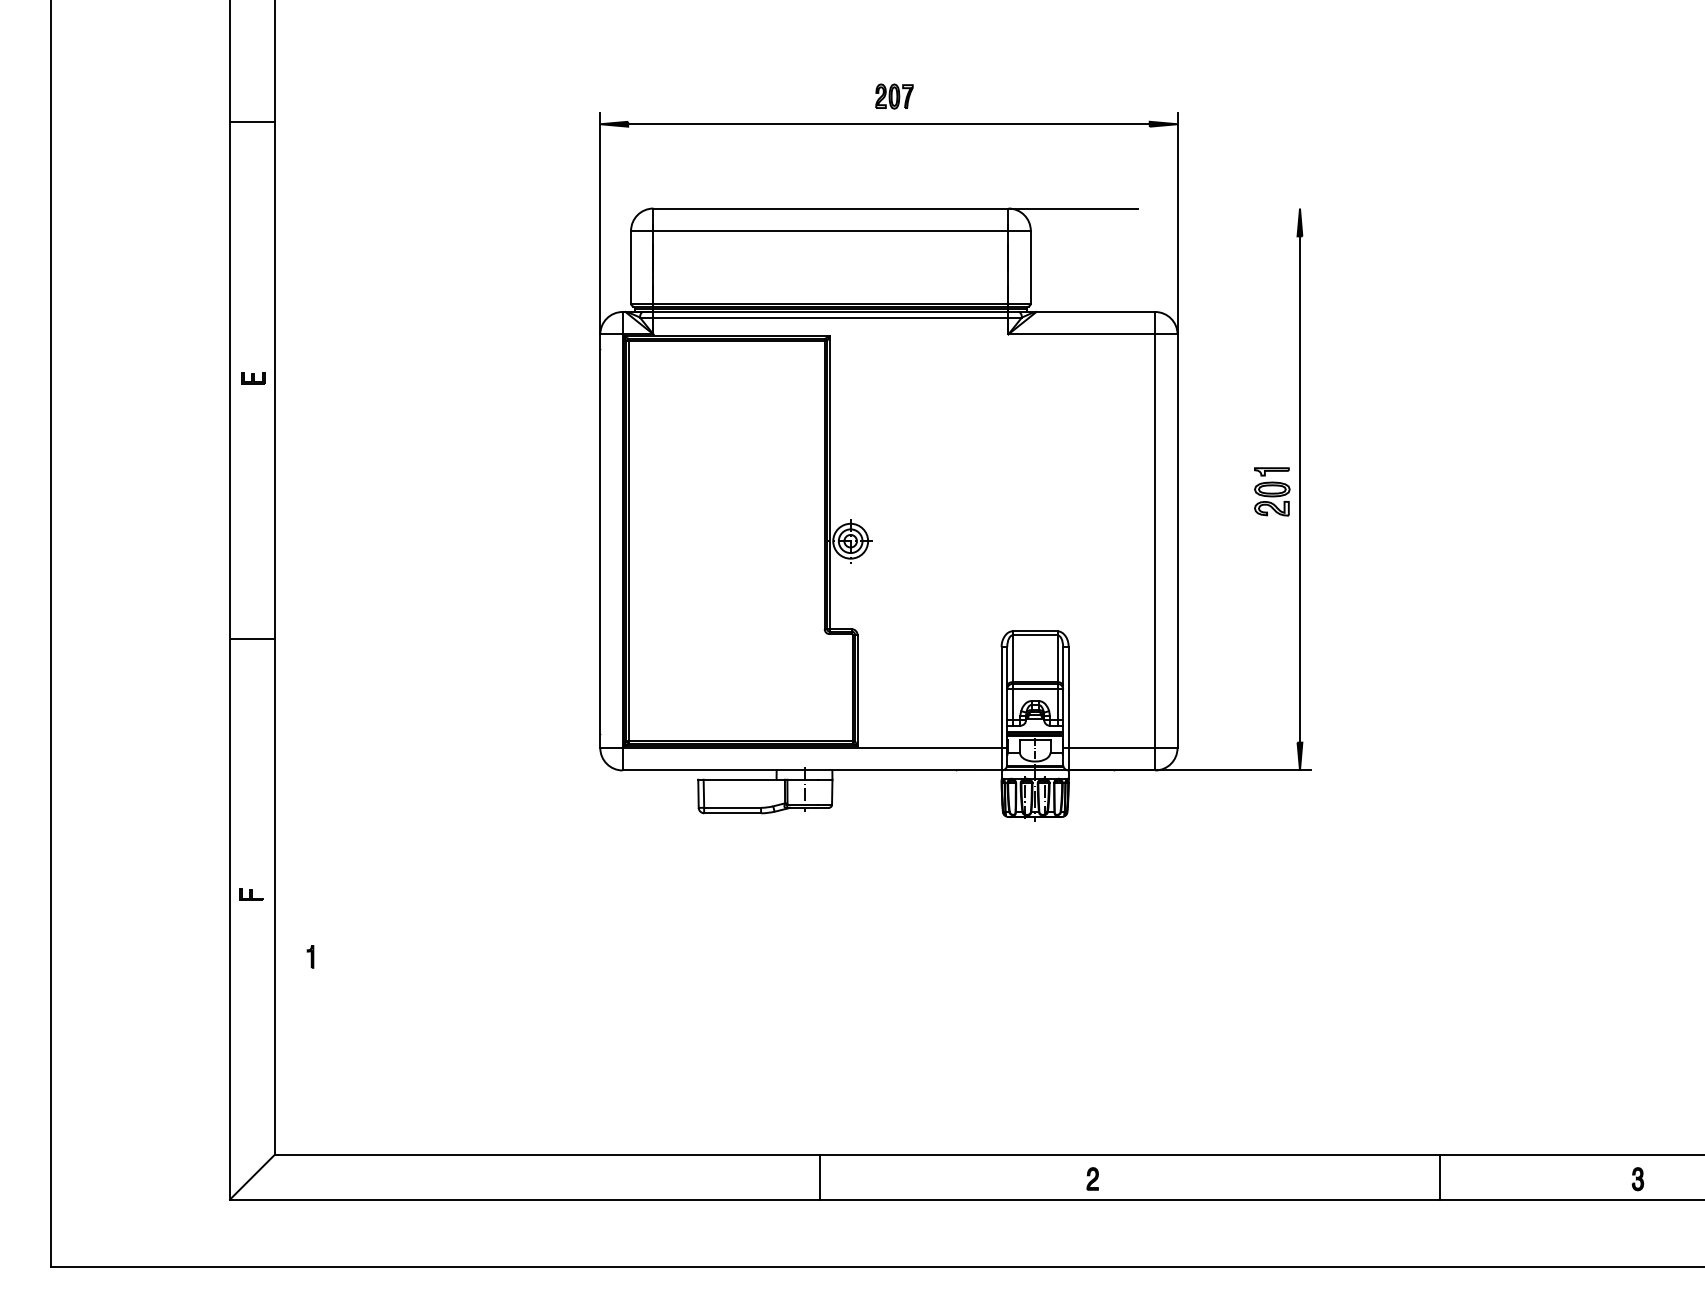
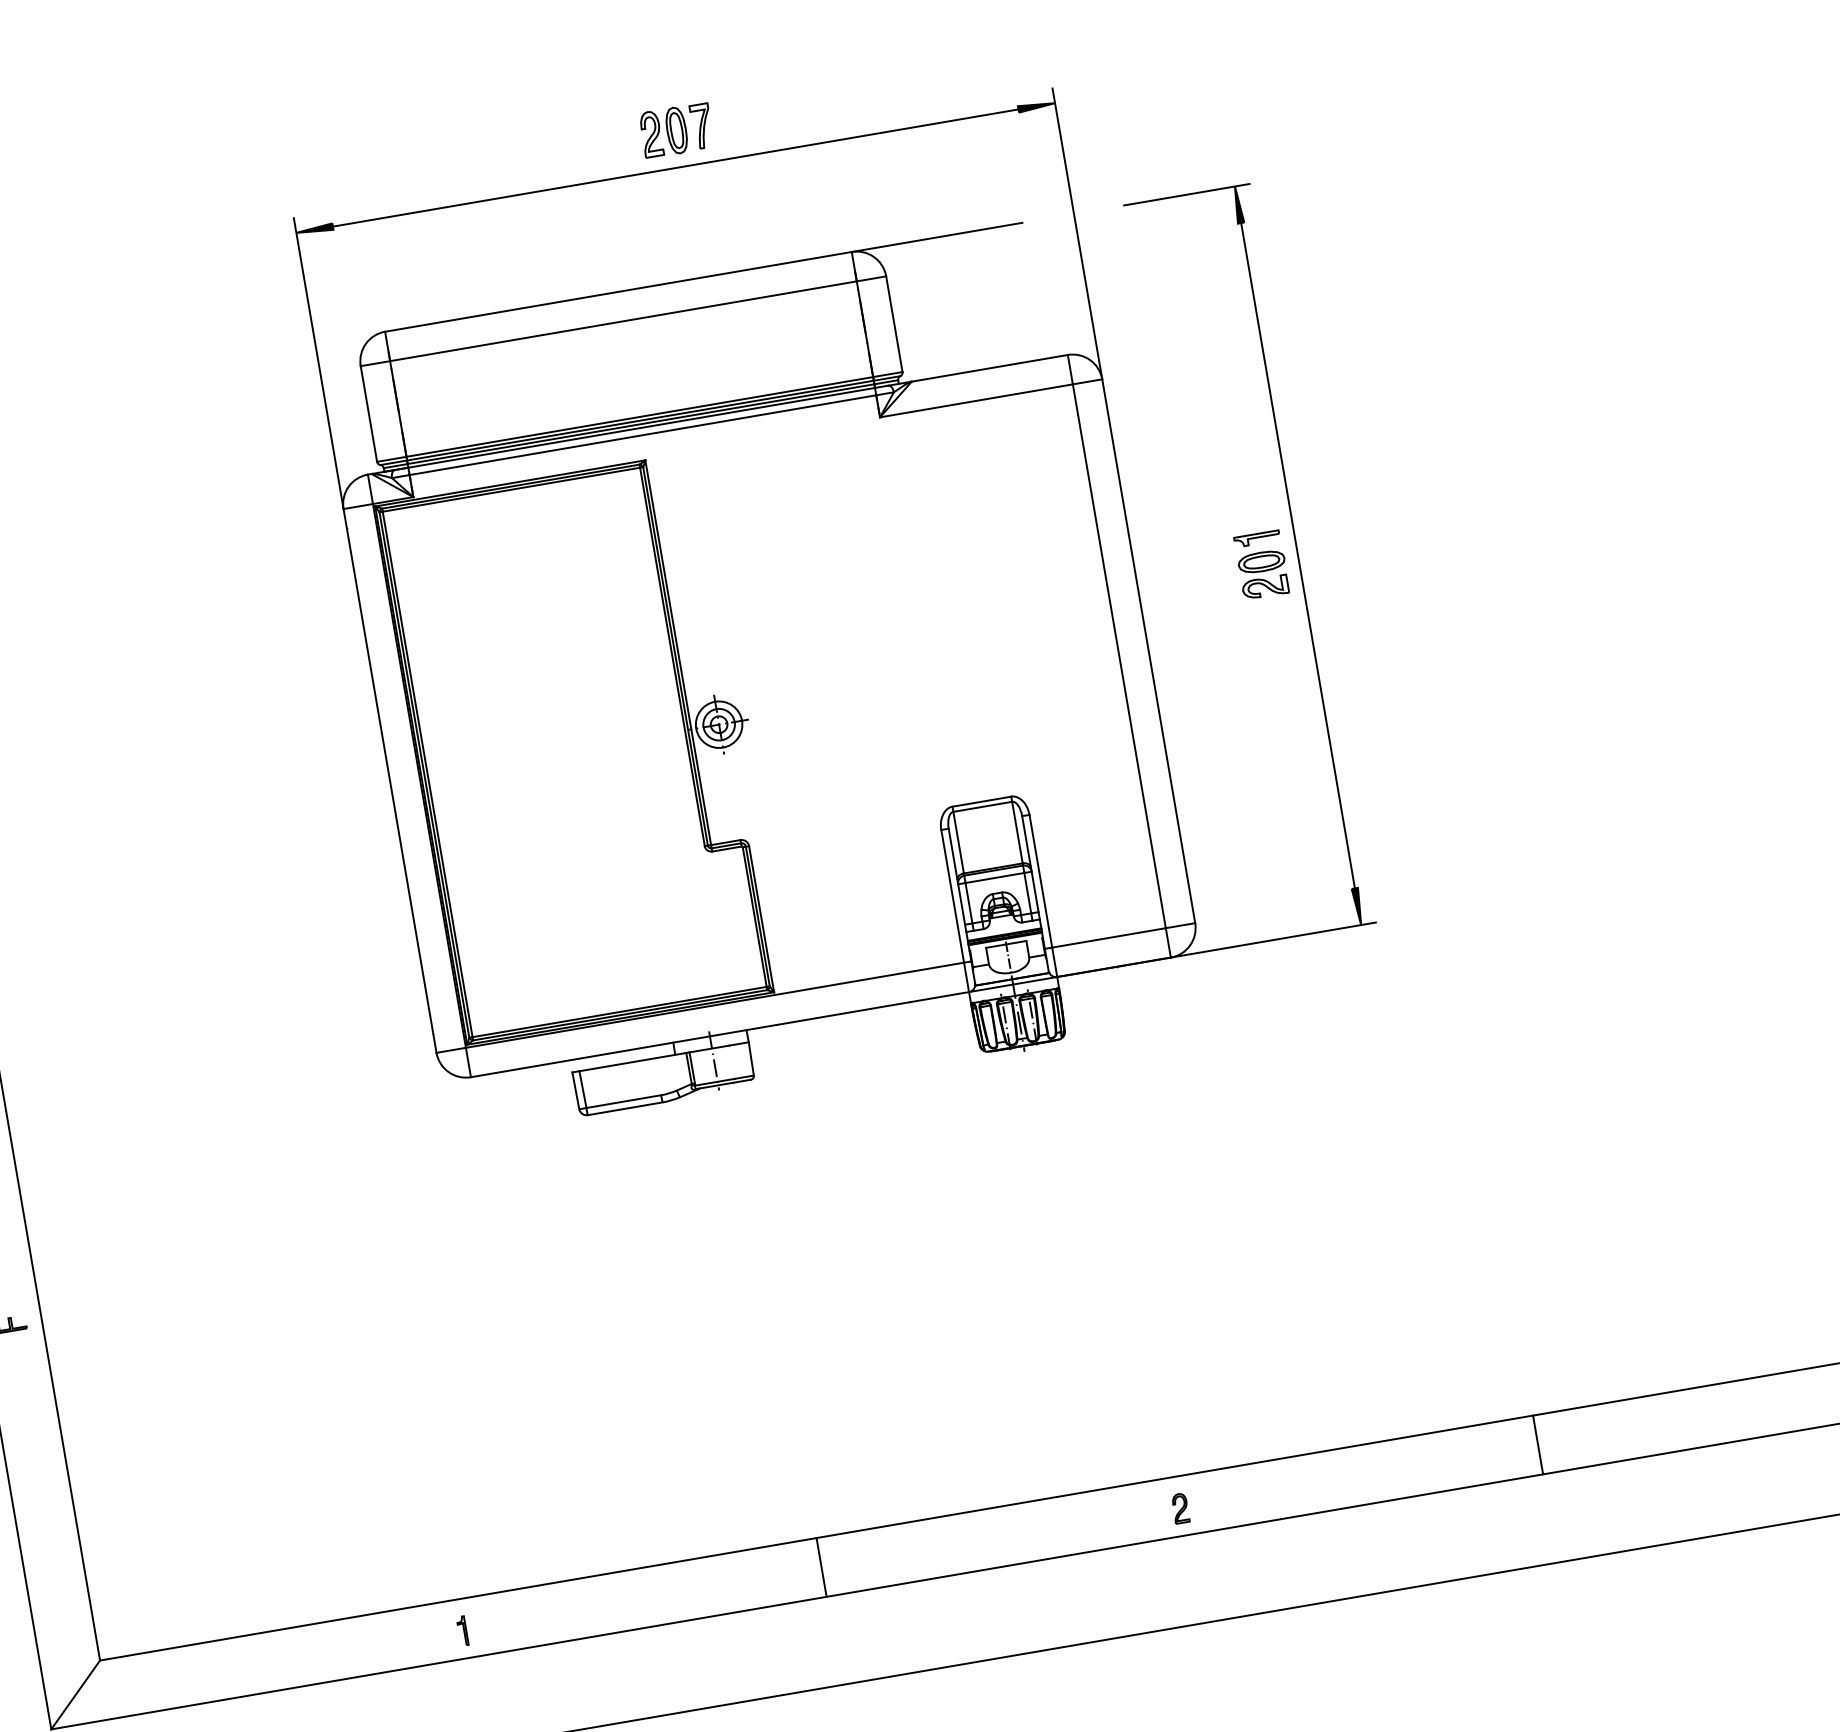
part: (894, 96) -> (676, 130), size x1.43
line: (1263, 208) -> (1186, 194), added
part: (310, 956) -> (462, 1630), moved
line: (1440, 1176) -> (1538, 1443), moved

